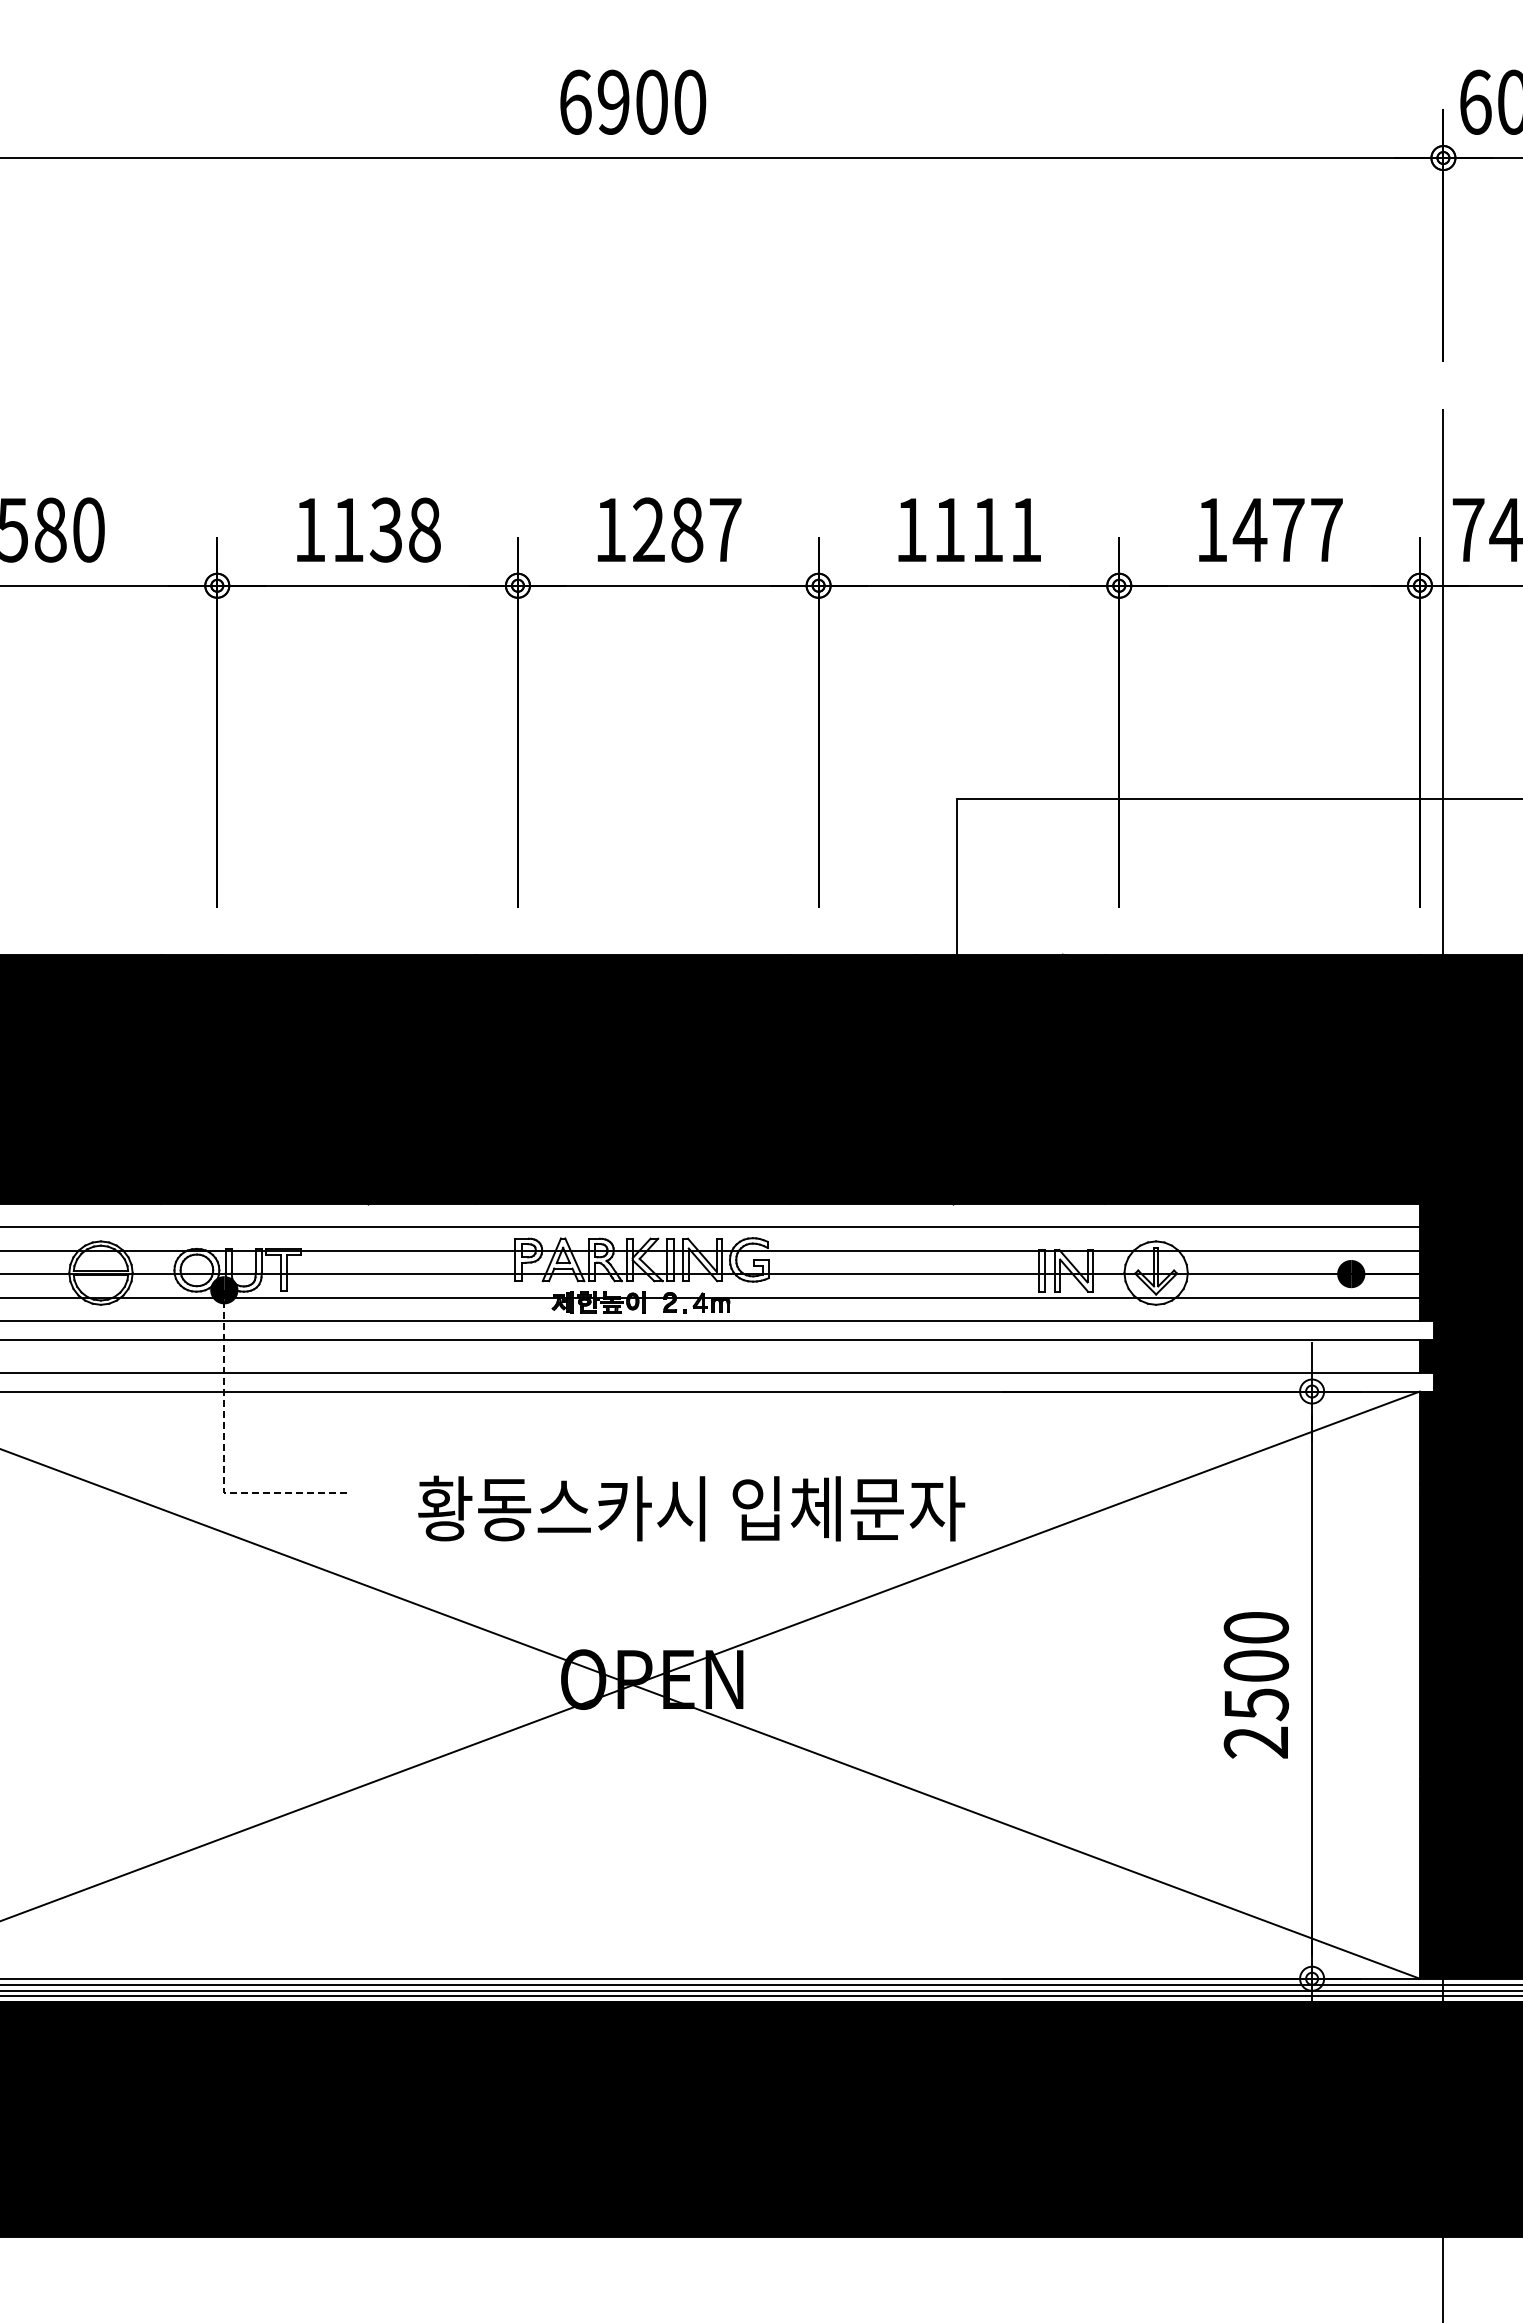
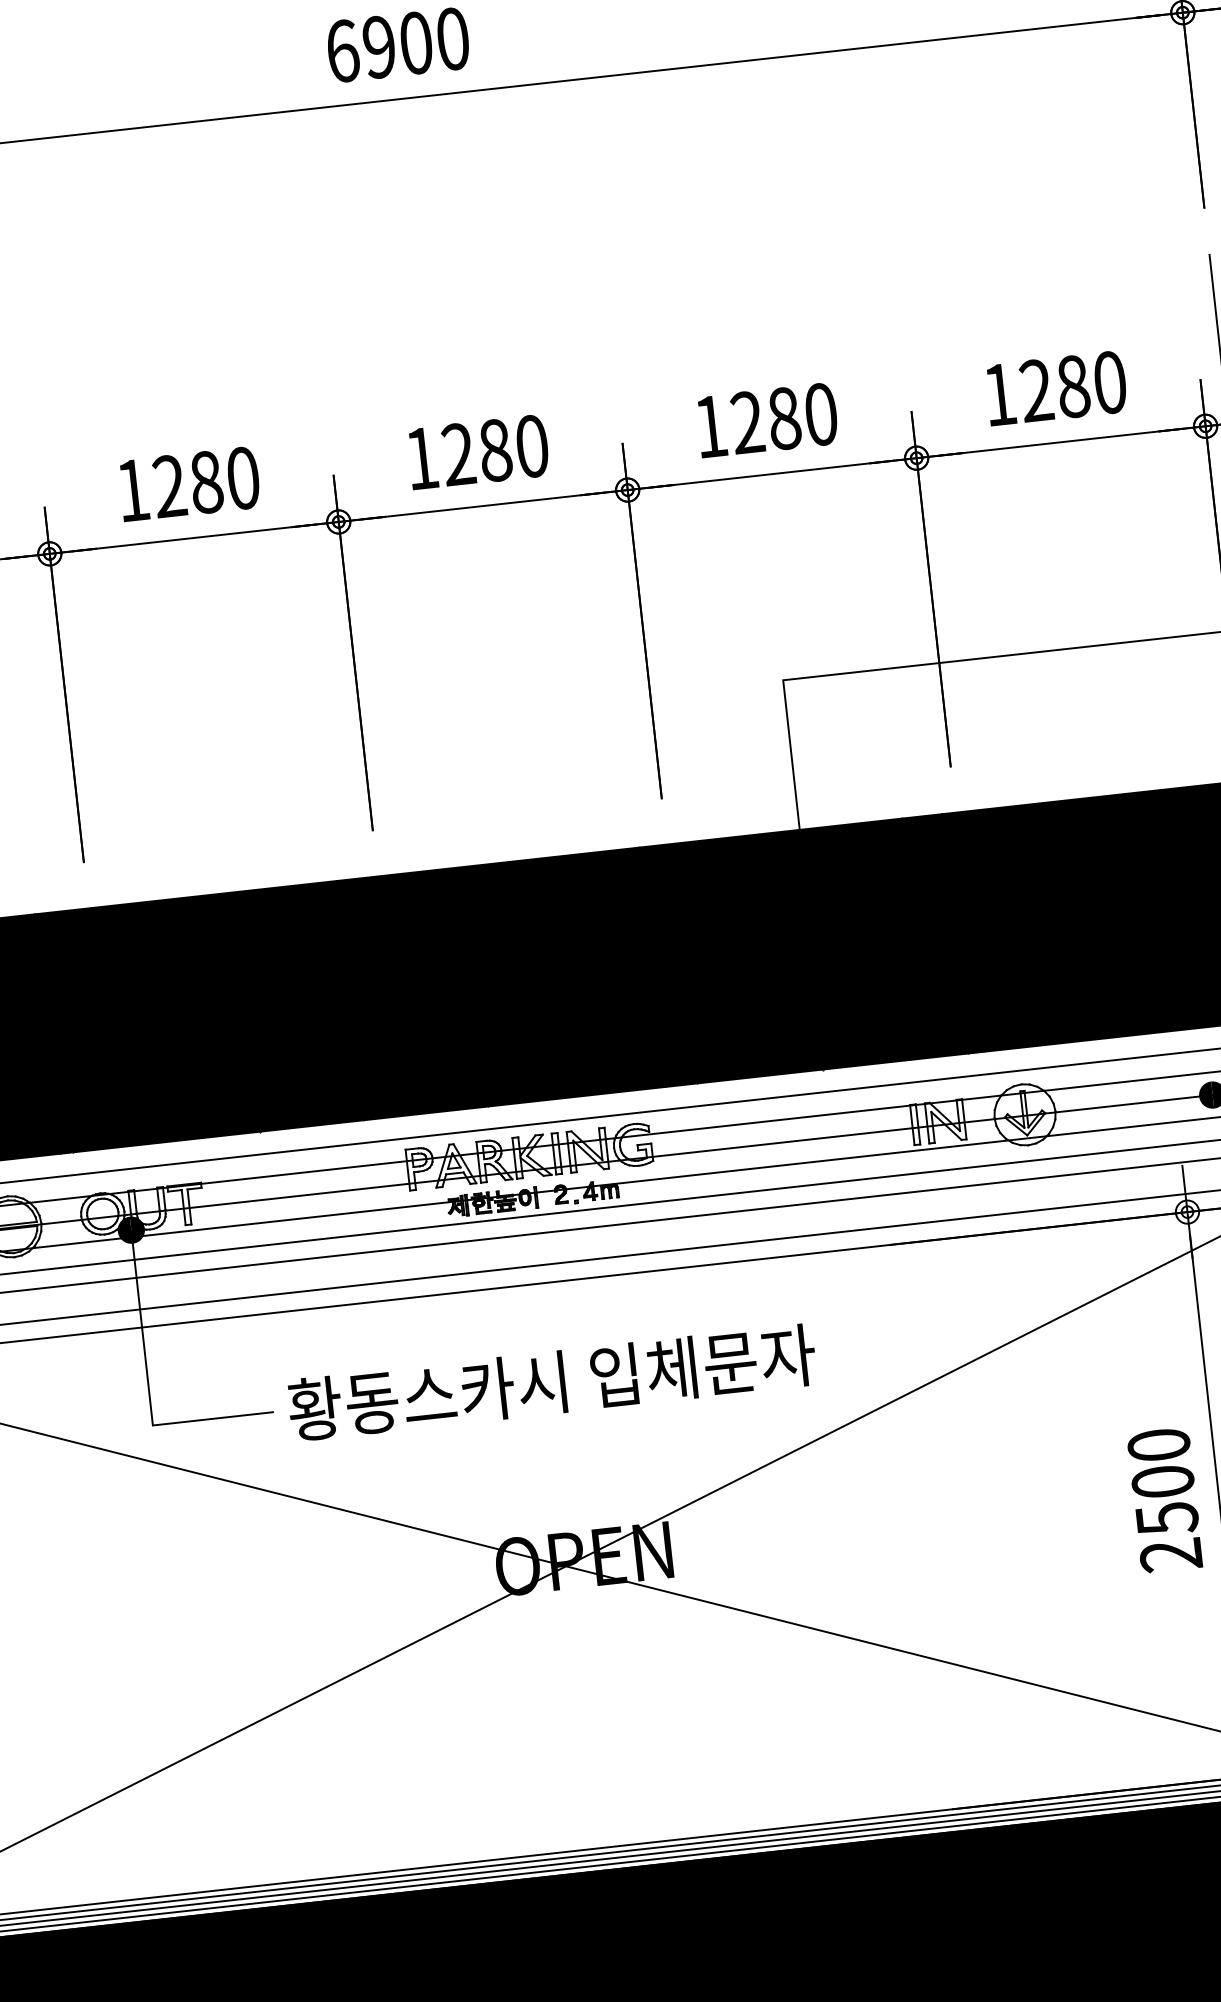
text: (386, 529) -> (206, 481), 1138 -> 1280
text: (725, 529) -> (532, 445), 1287 -> 1280
text: (987, 529) -> (784, 418), 1111 -> 1280
text: (1287, 529) -> (1072, 386), 1477 -> 1280
line: (224, 1455) -> (149, 1388), dashed -> solid
text: (691, 1508) -> (551, 1382), moved

